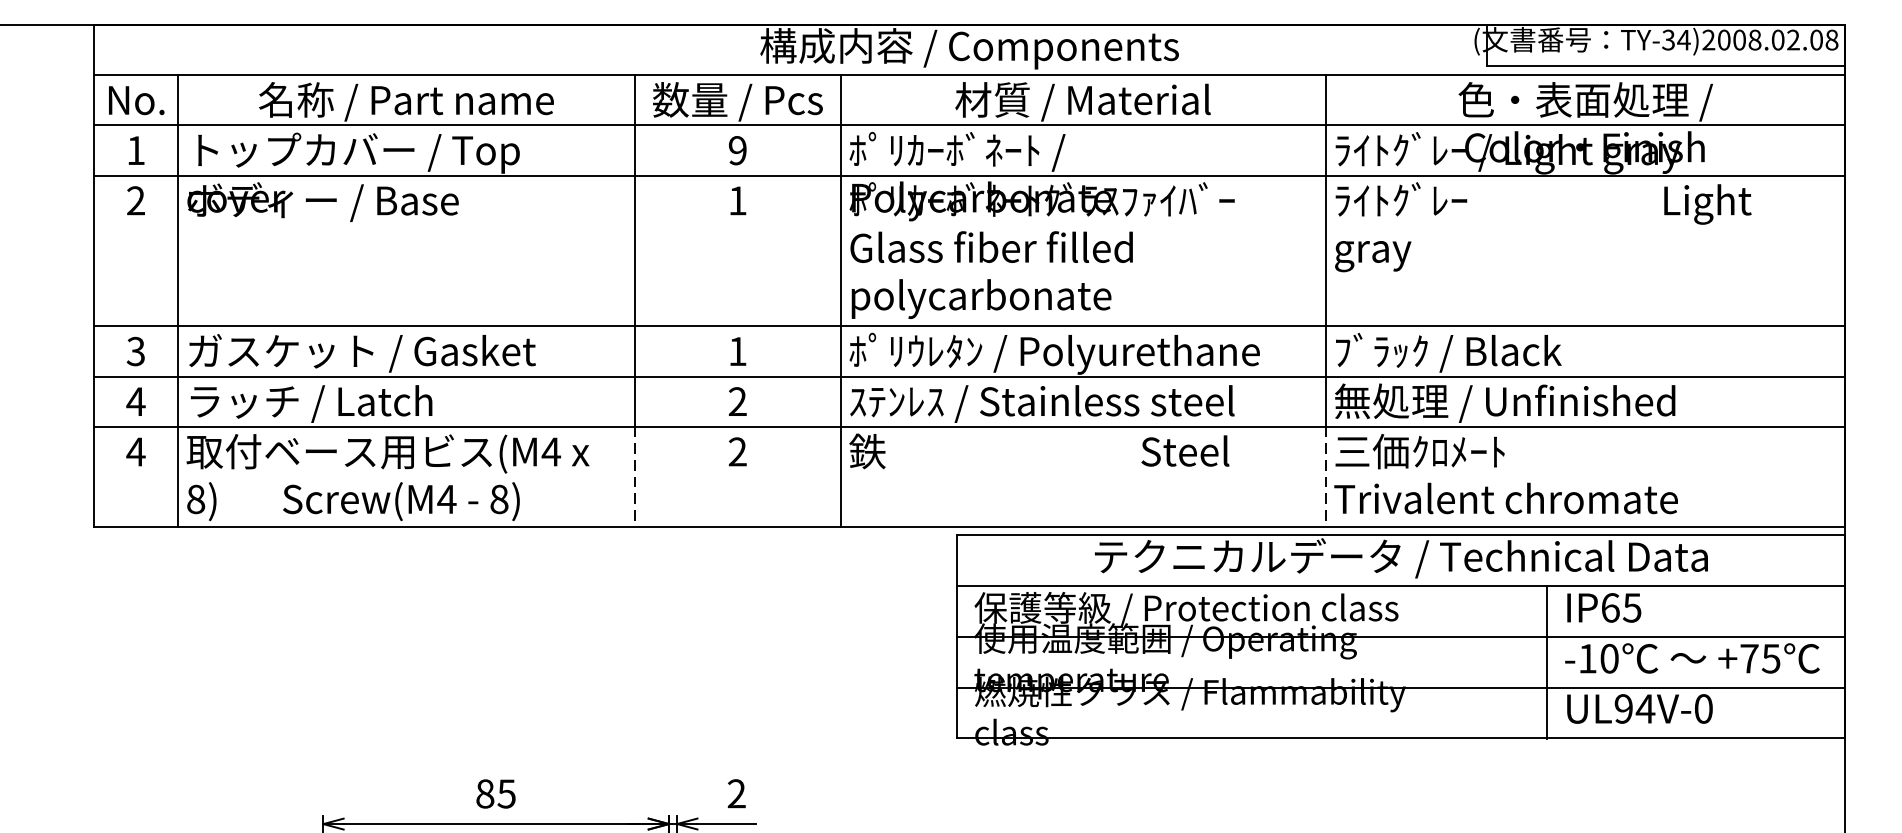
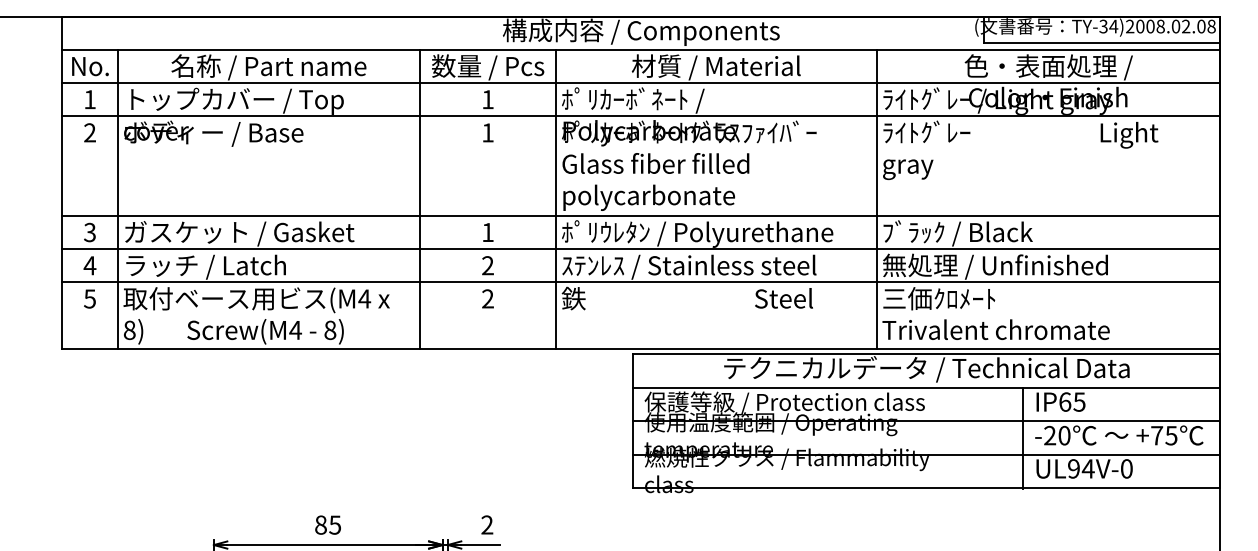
text: (737, 150) -> (487, 99), 9 -> 1
text: (135, 451) -> (89, 298), 4 -> 5
line: (635, 478) -> (420, 316), dashed -> solid
line: (1325, 478) -> (876, 316), dashed -> solid
text: (1588, 658) -> (1050, 435), -10 -> -20

